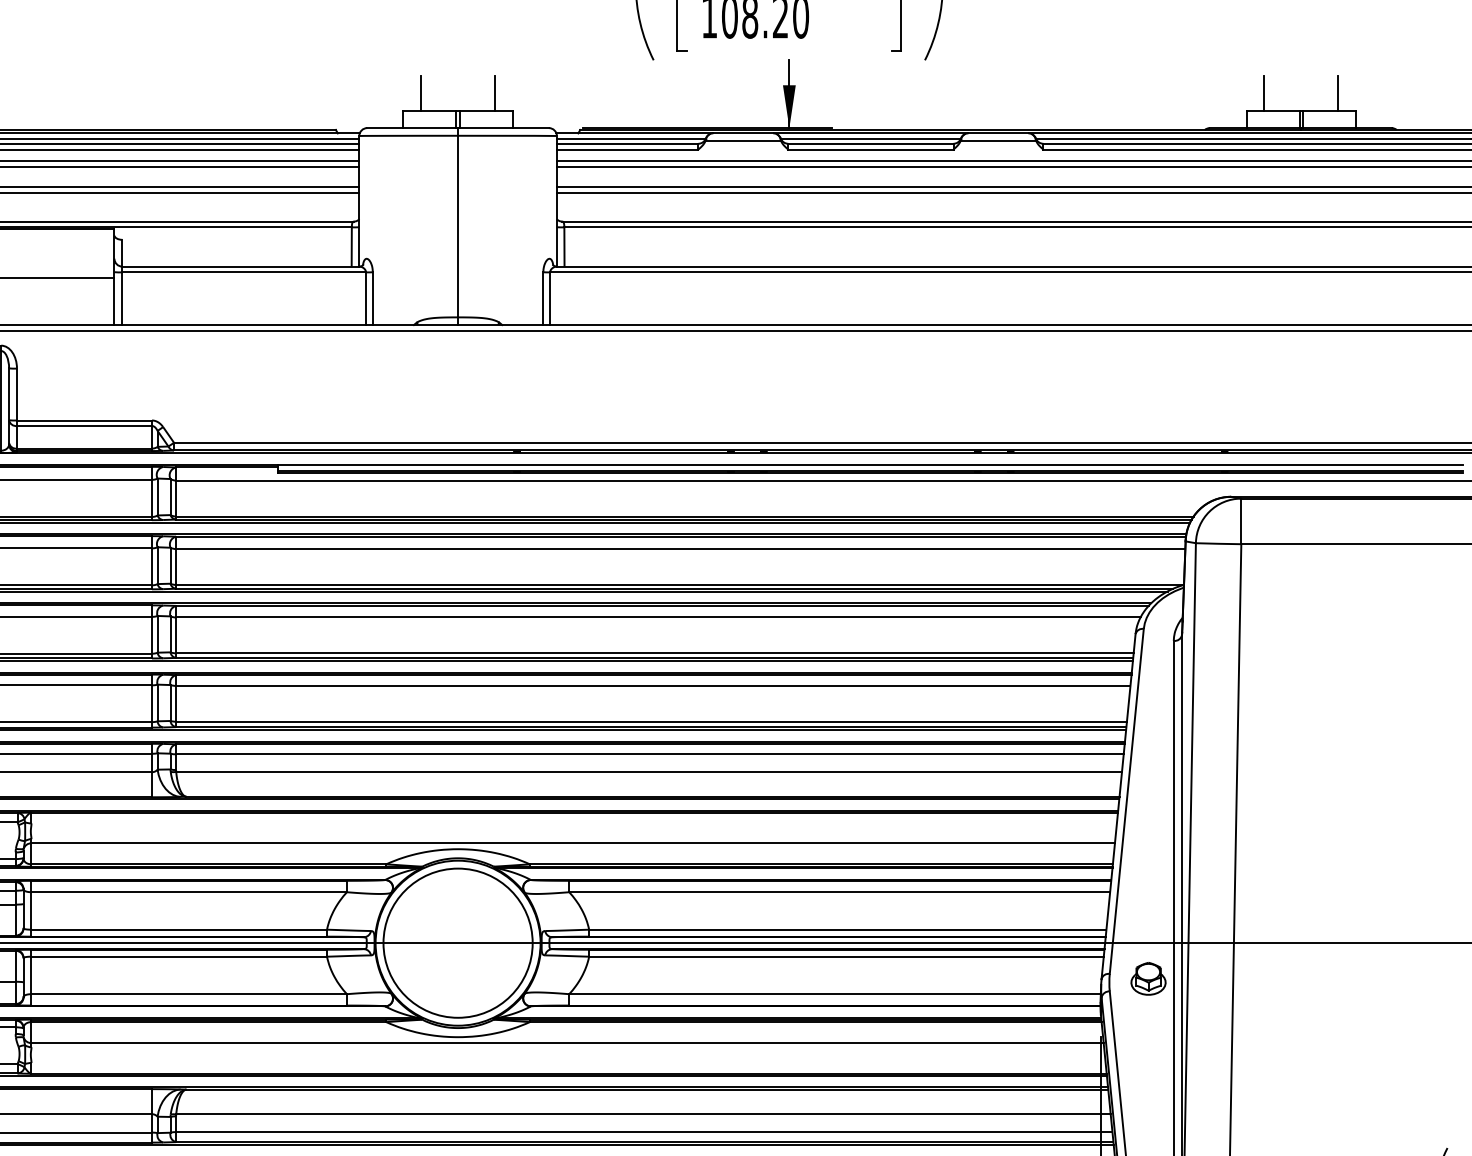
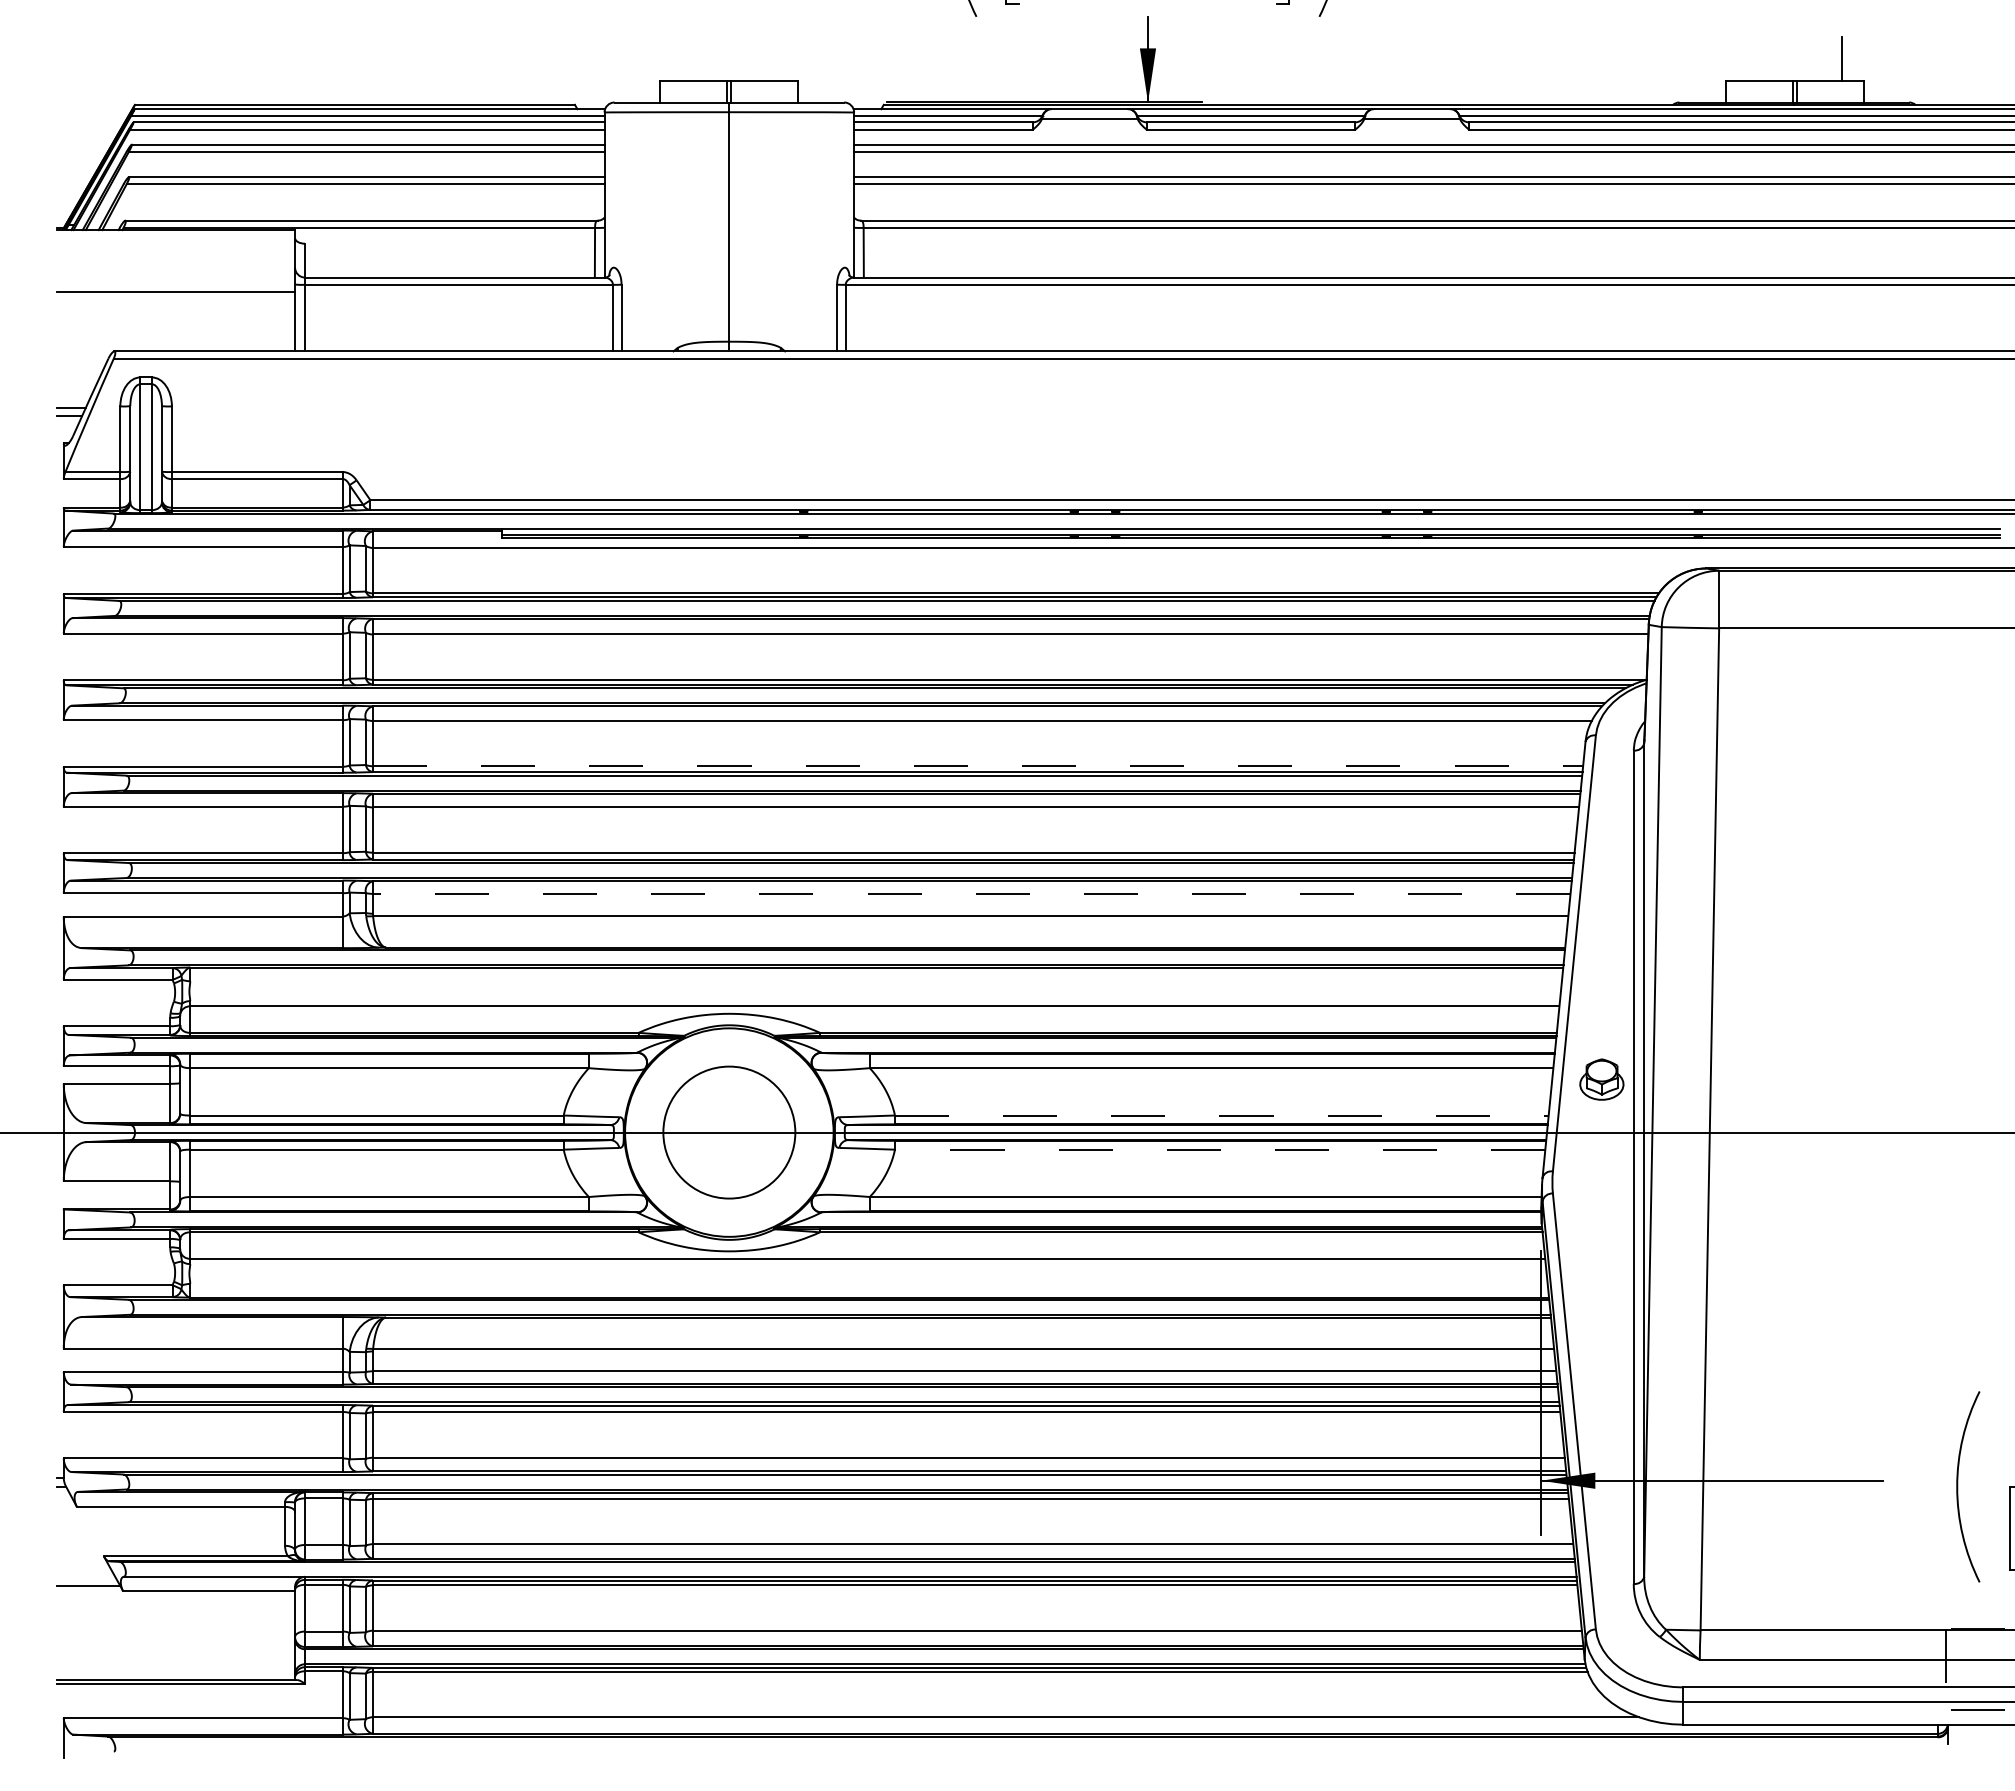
line: (421, 93) -> (682, 58), removed
line: (495, 93) -> (776, 58), removed
line: (1264, 93) -> (1748, 58), removed
line: (655, 653) -> (978, 766), solid -> dashed
line: (649, 754) -> (971, 893), solid -> dashed
line: (847, 929) -> (1221, 1115), solid -> dashed
circle: (458, 943) -> (729, 1132), size x0.7
line: (845, 956) -> (1219, 1149), solid -> dashed
part: (1148, 978) -> (1601, 1079), moved

